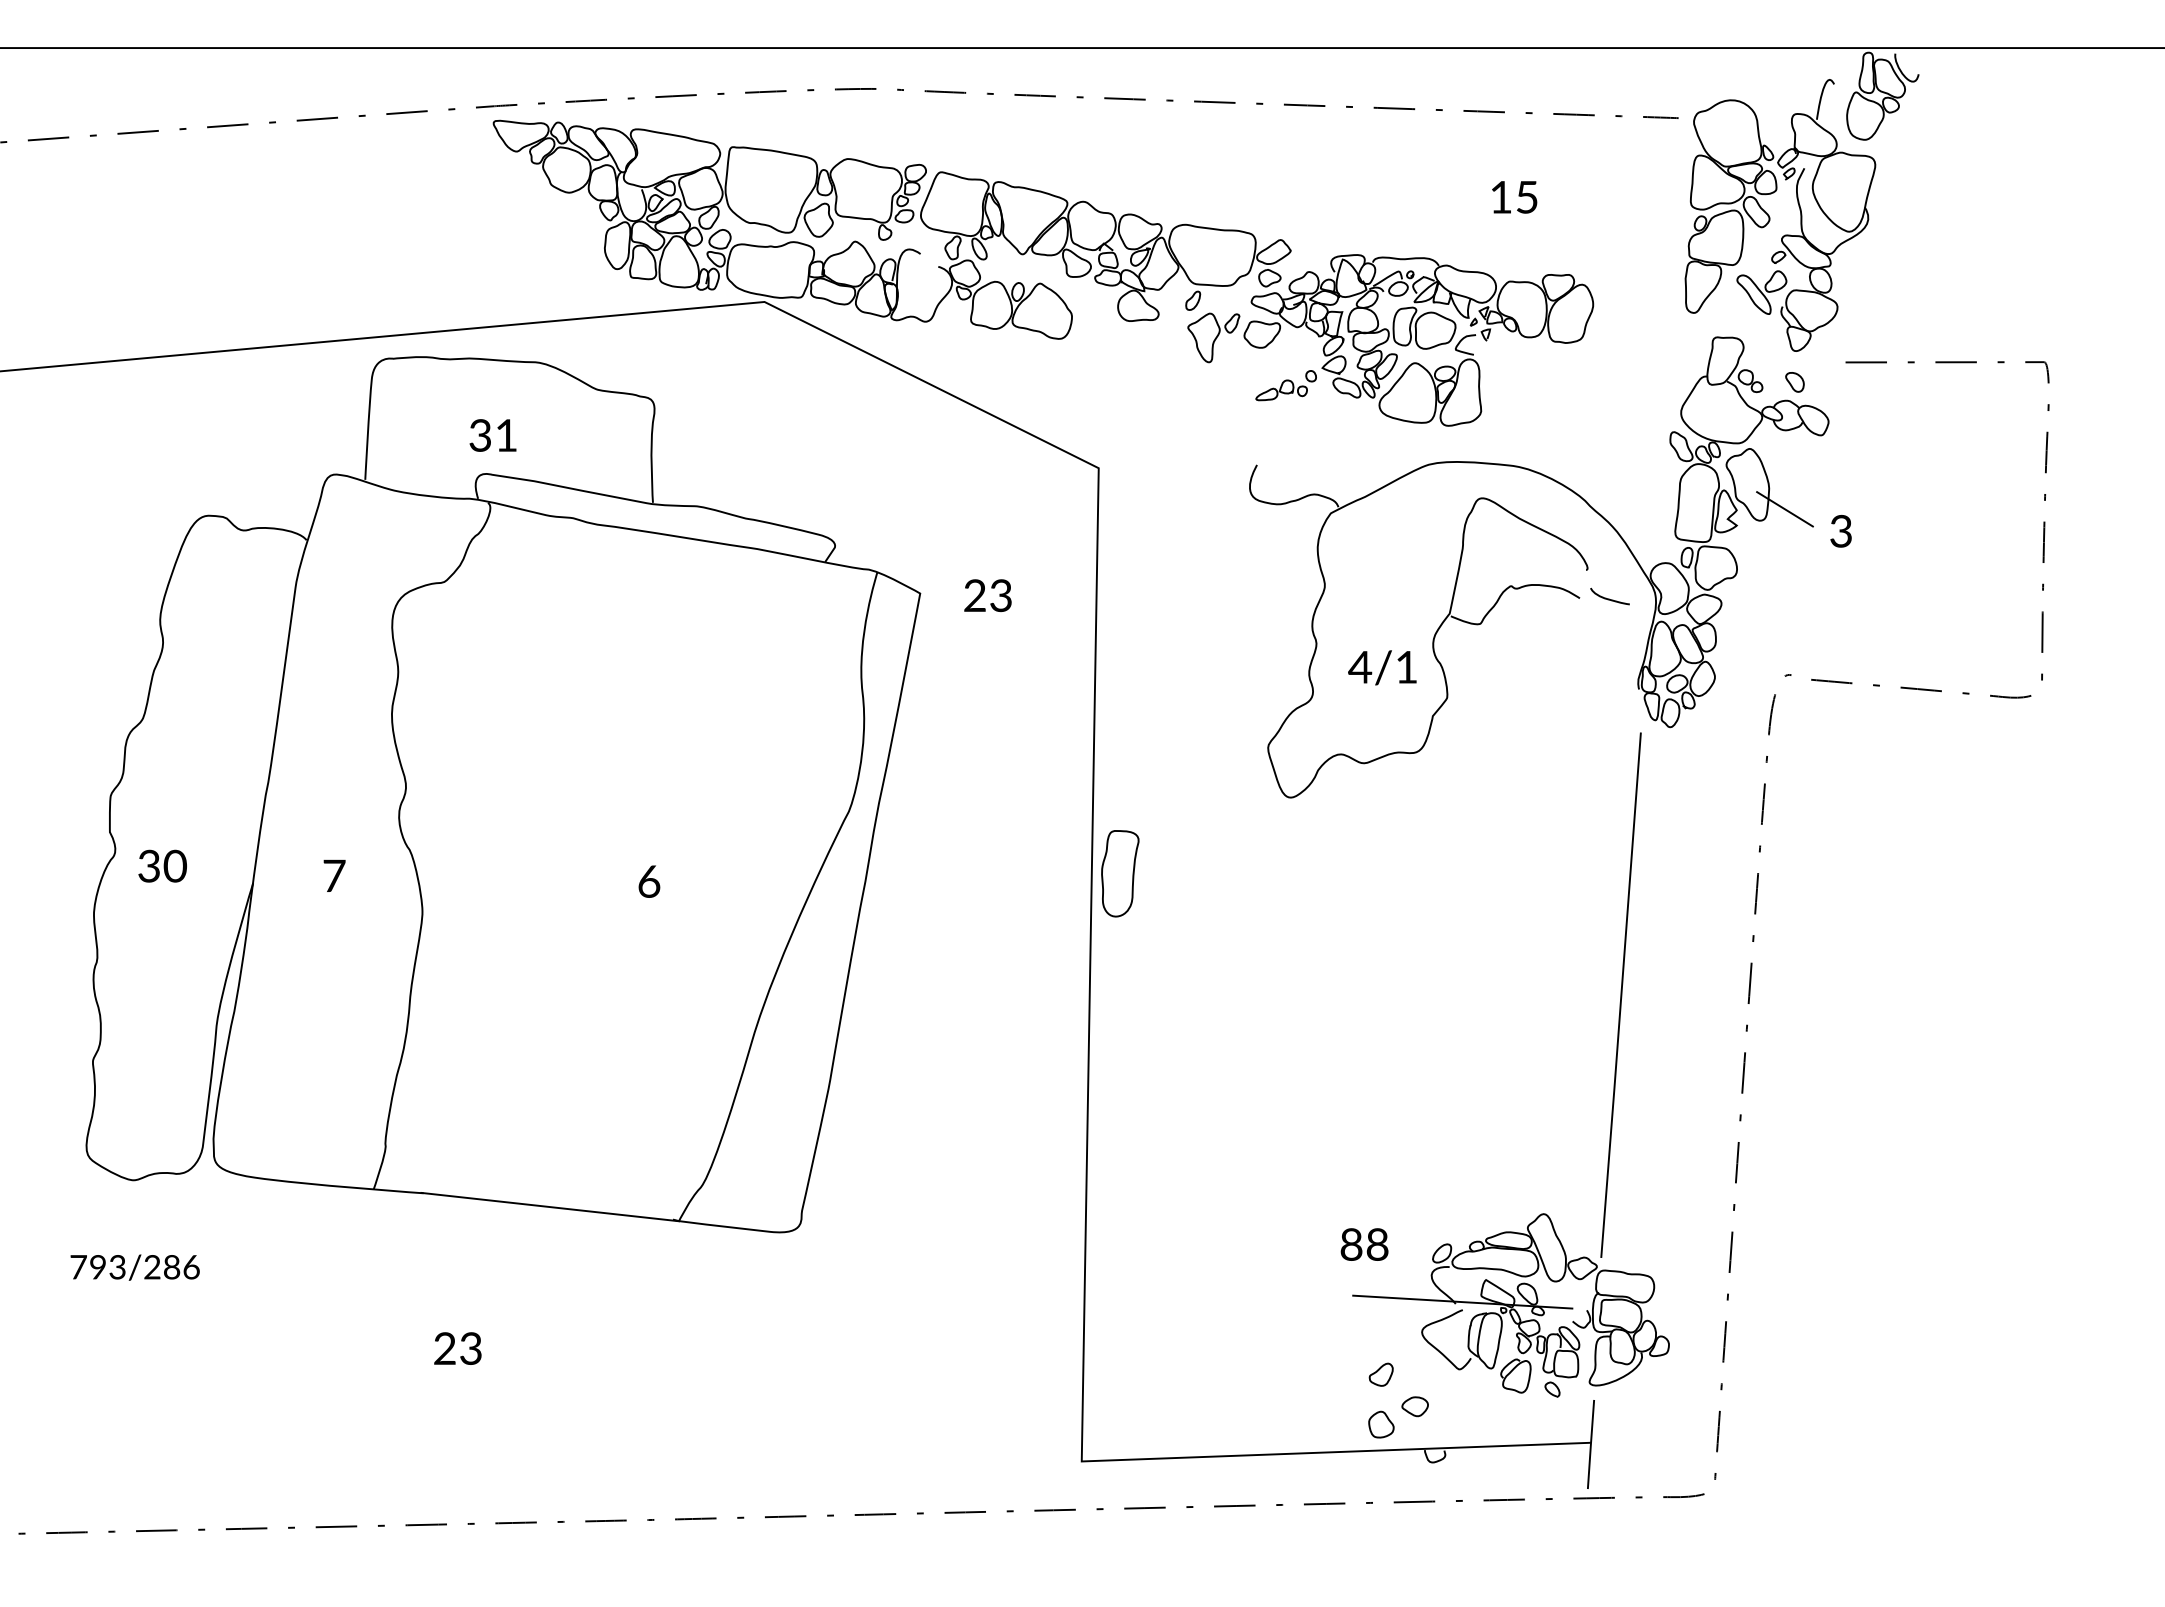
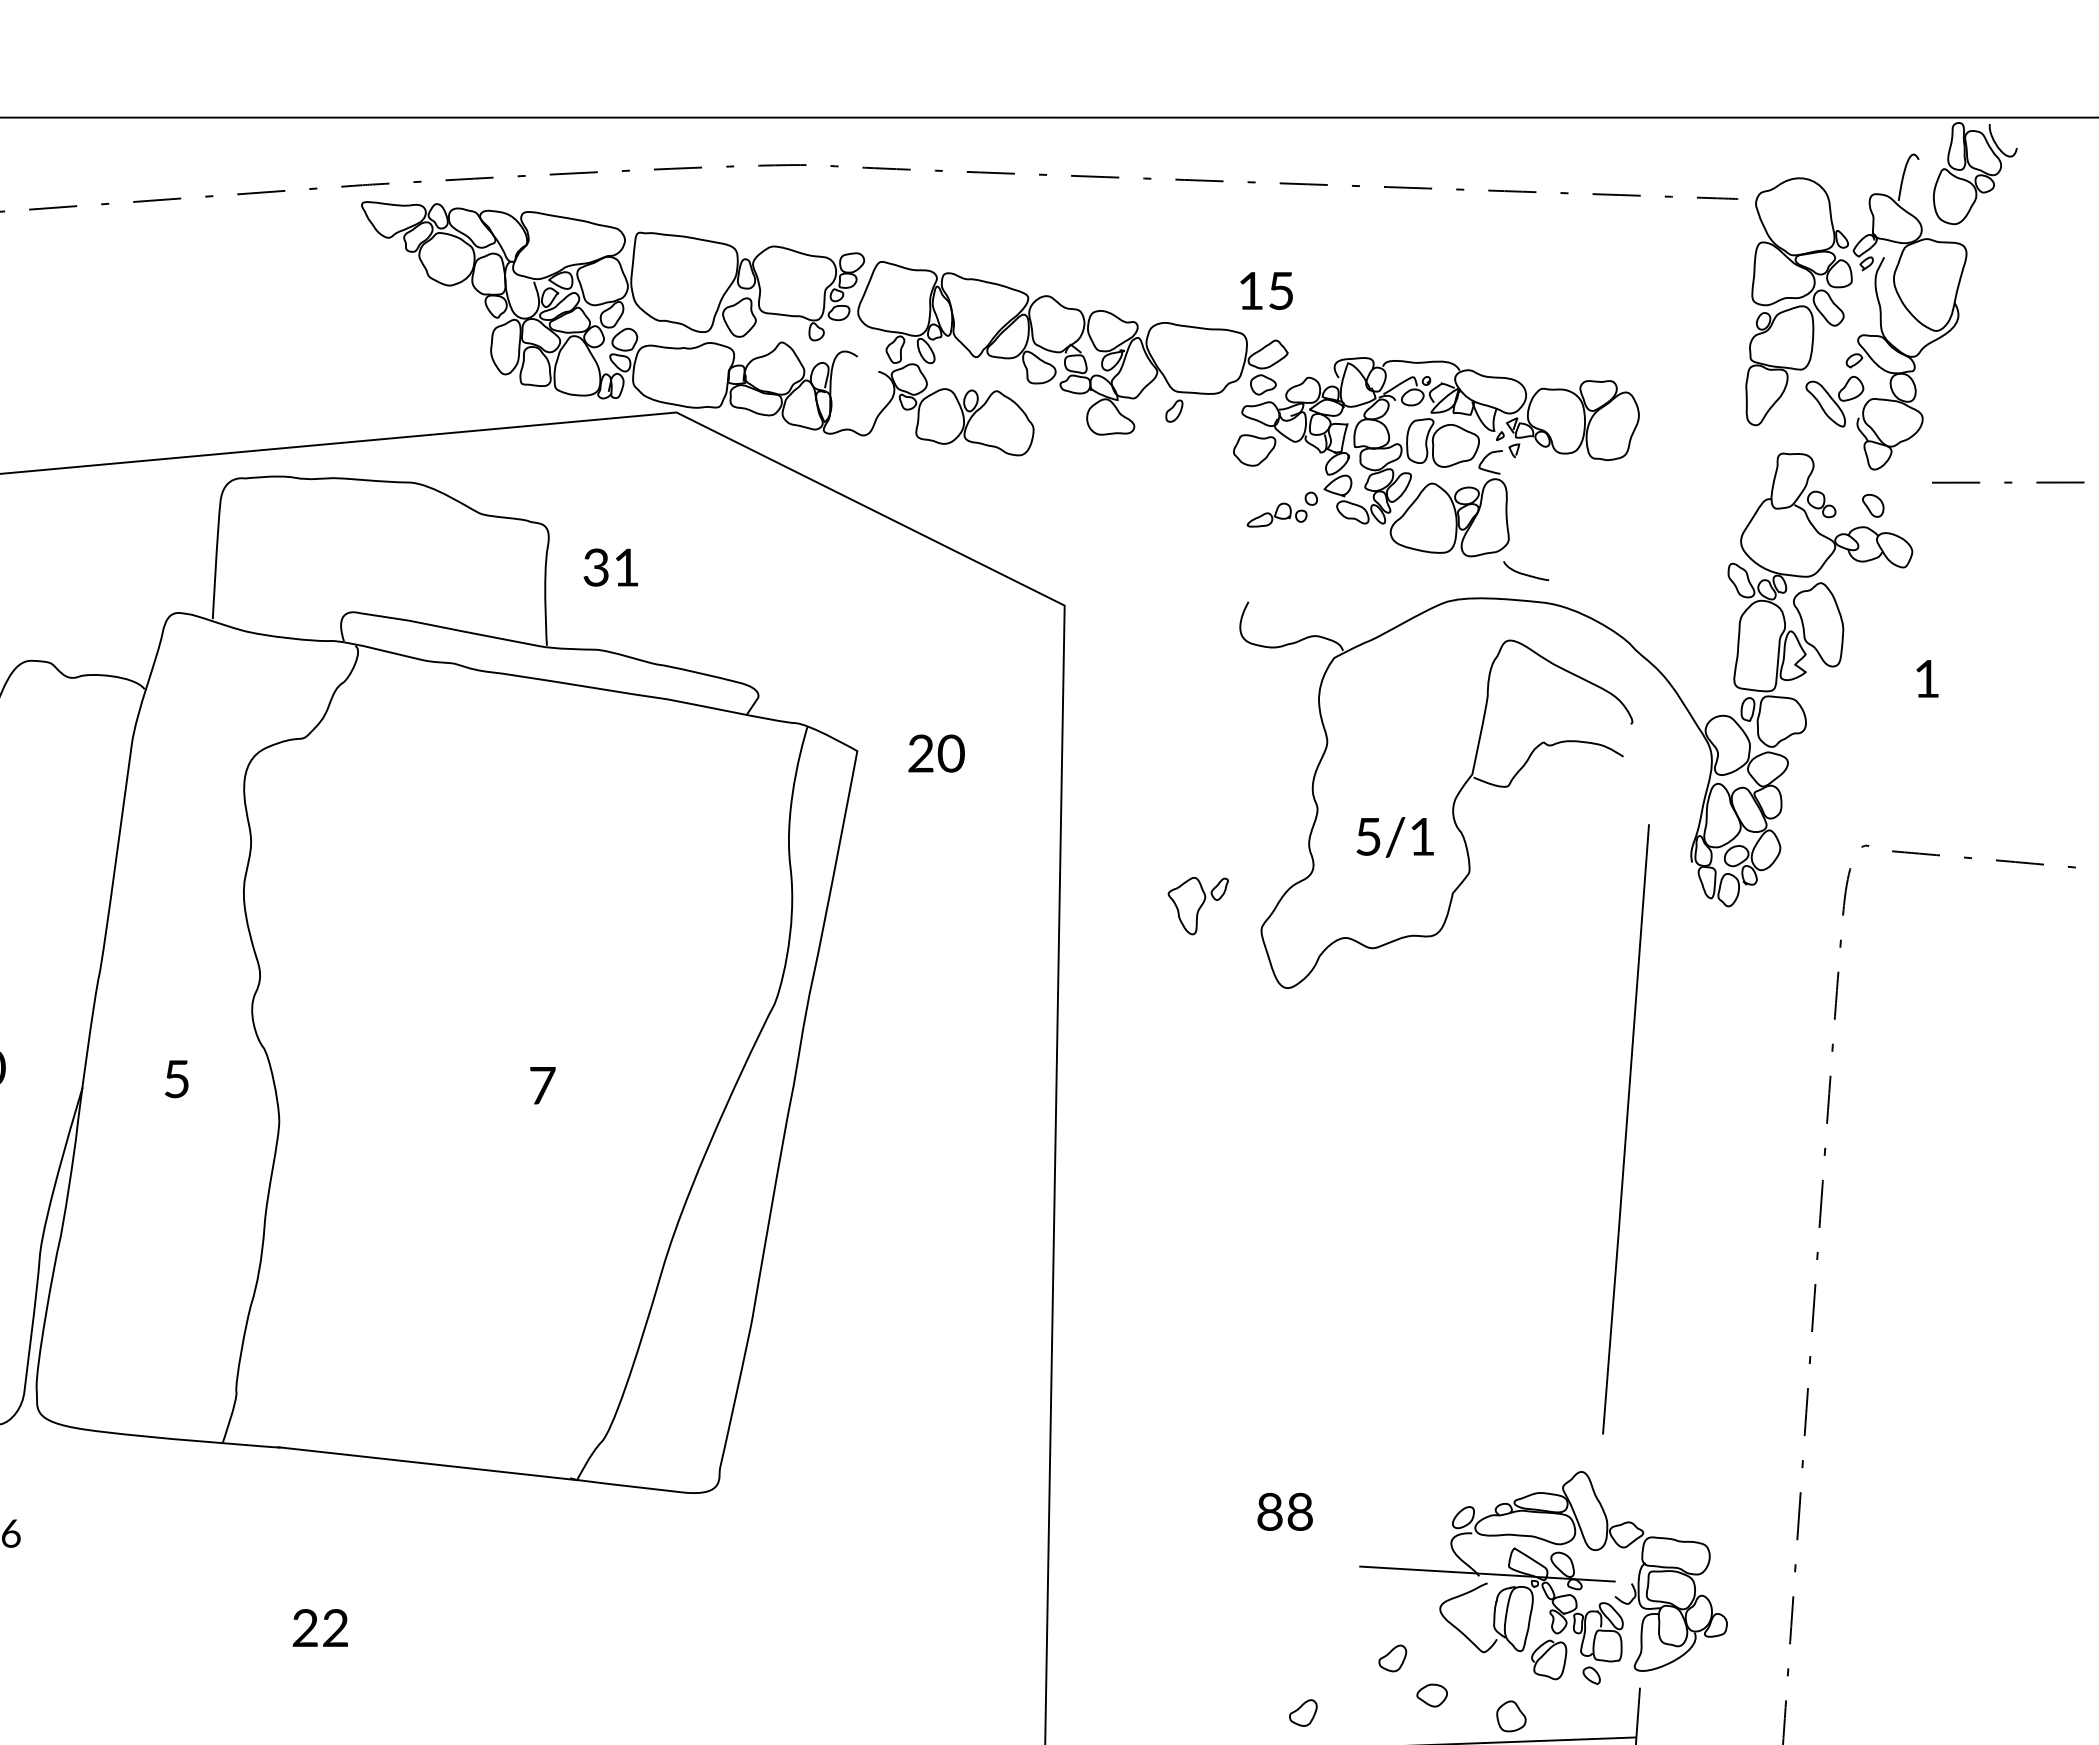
text: (1514, 197) -> (1266, 291), moved
part: (1213, 337) -> (1197, 905), moved
text: (492, 435) -> (610, 567), moved
line: (1784, 509) -> (1861, 653), removed
text: (1840, 530) -> (1926, 677), 3 -> 1
text: (1000, 595) -> (950, 753), 23 -> 20
curve: (1609, 598) -> (1525, 573), moved
text: (1360, 667) -> (1368, 837), 4/1 -> 5/1
part: (1120, 873) -> (1089, 1076), removed
text: (334, 875) -> (177, 1078), 7 -> 5
text: (649, 881) -> (542, 1085), 6 -> 7
line: (1620, 994) -> (1625, 1128), moved
text: (1364, 1244) -> (1285, 1511), moved
text: (470, 1349) -> (335, 1629), 23 -> 22
part: (1303, 1421) -> (1302, 1712), added
part: (1381, 1424) -> (1511, 1716), moved

